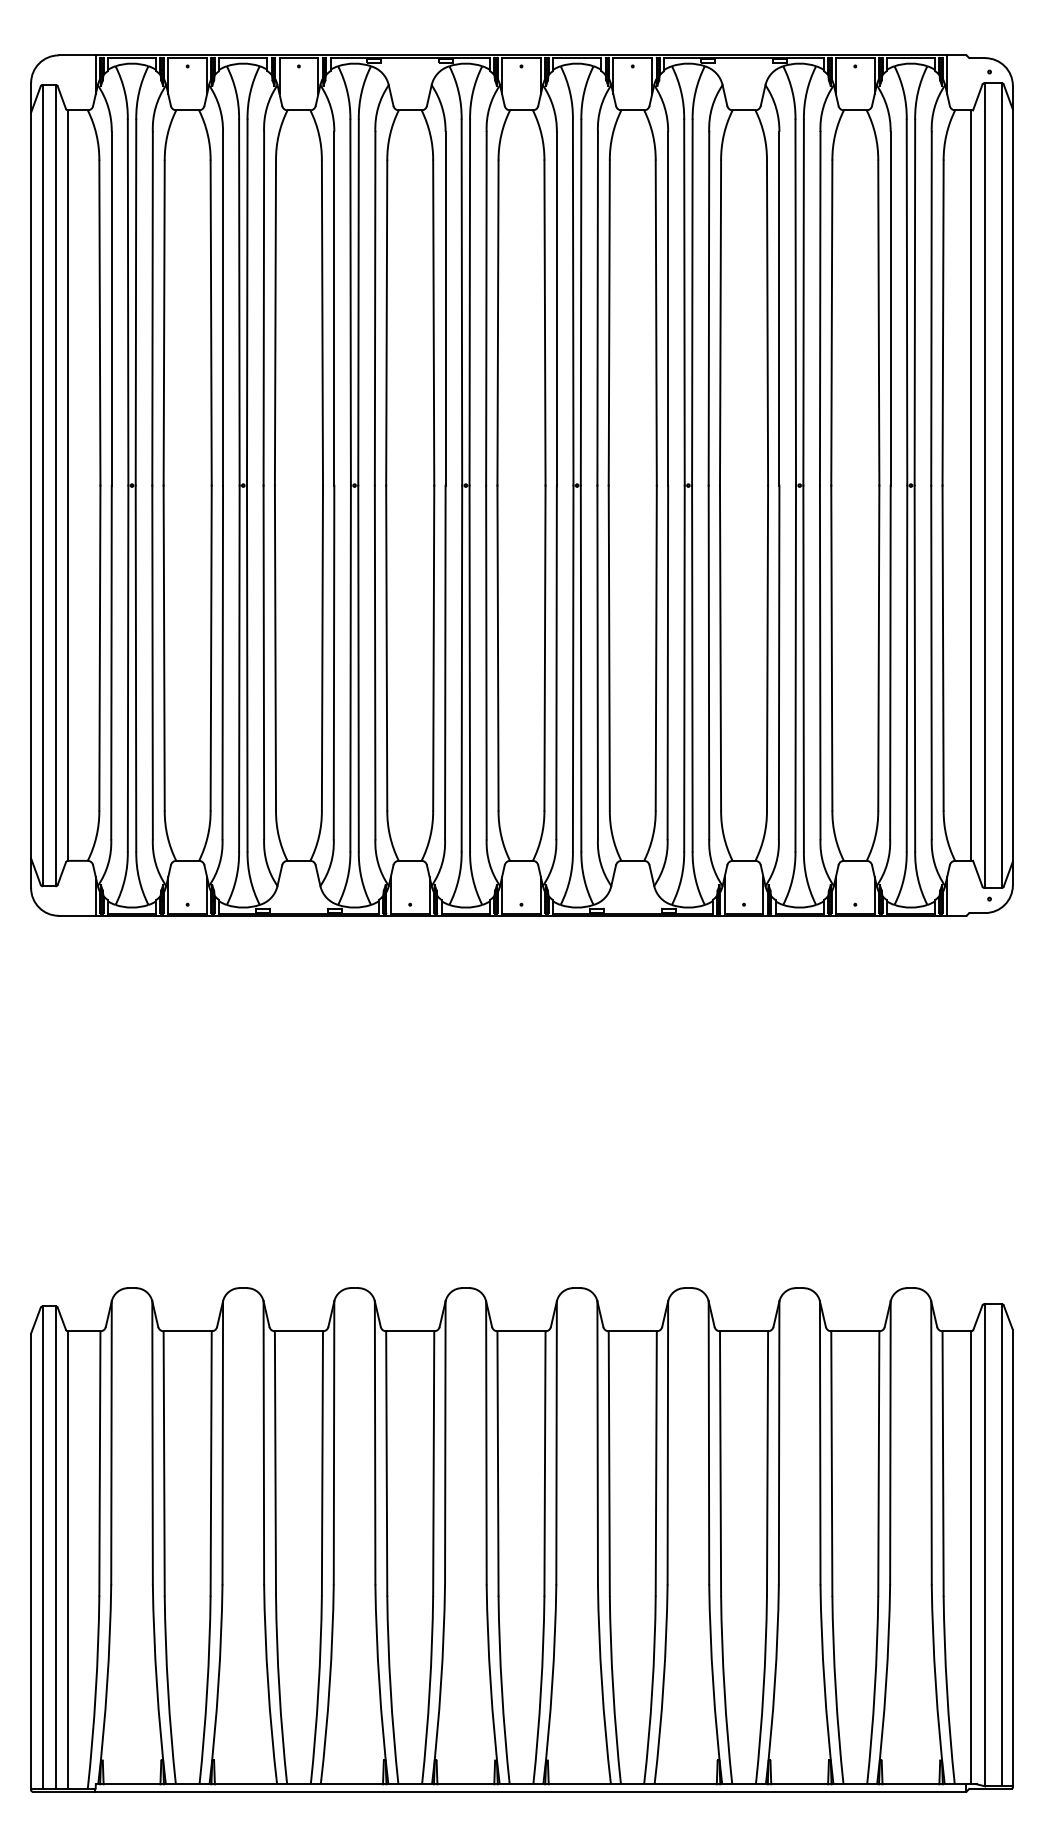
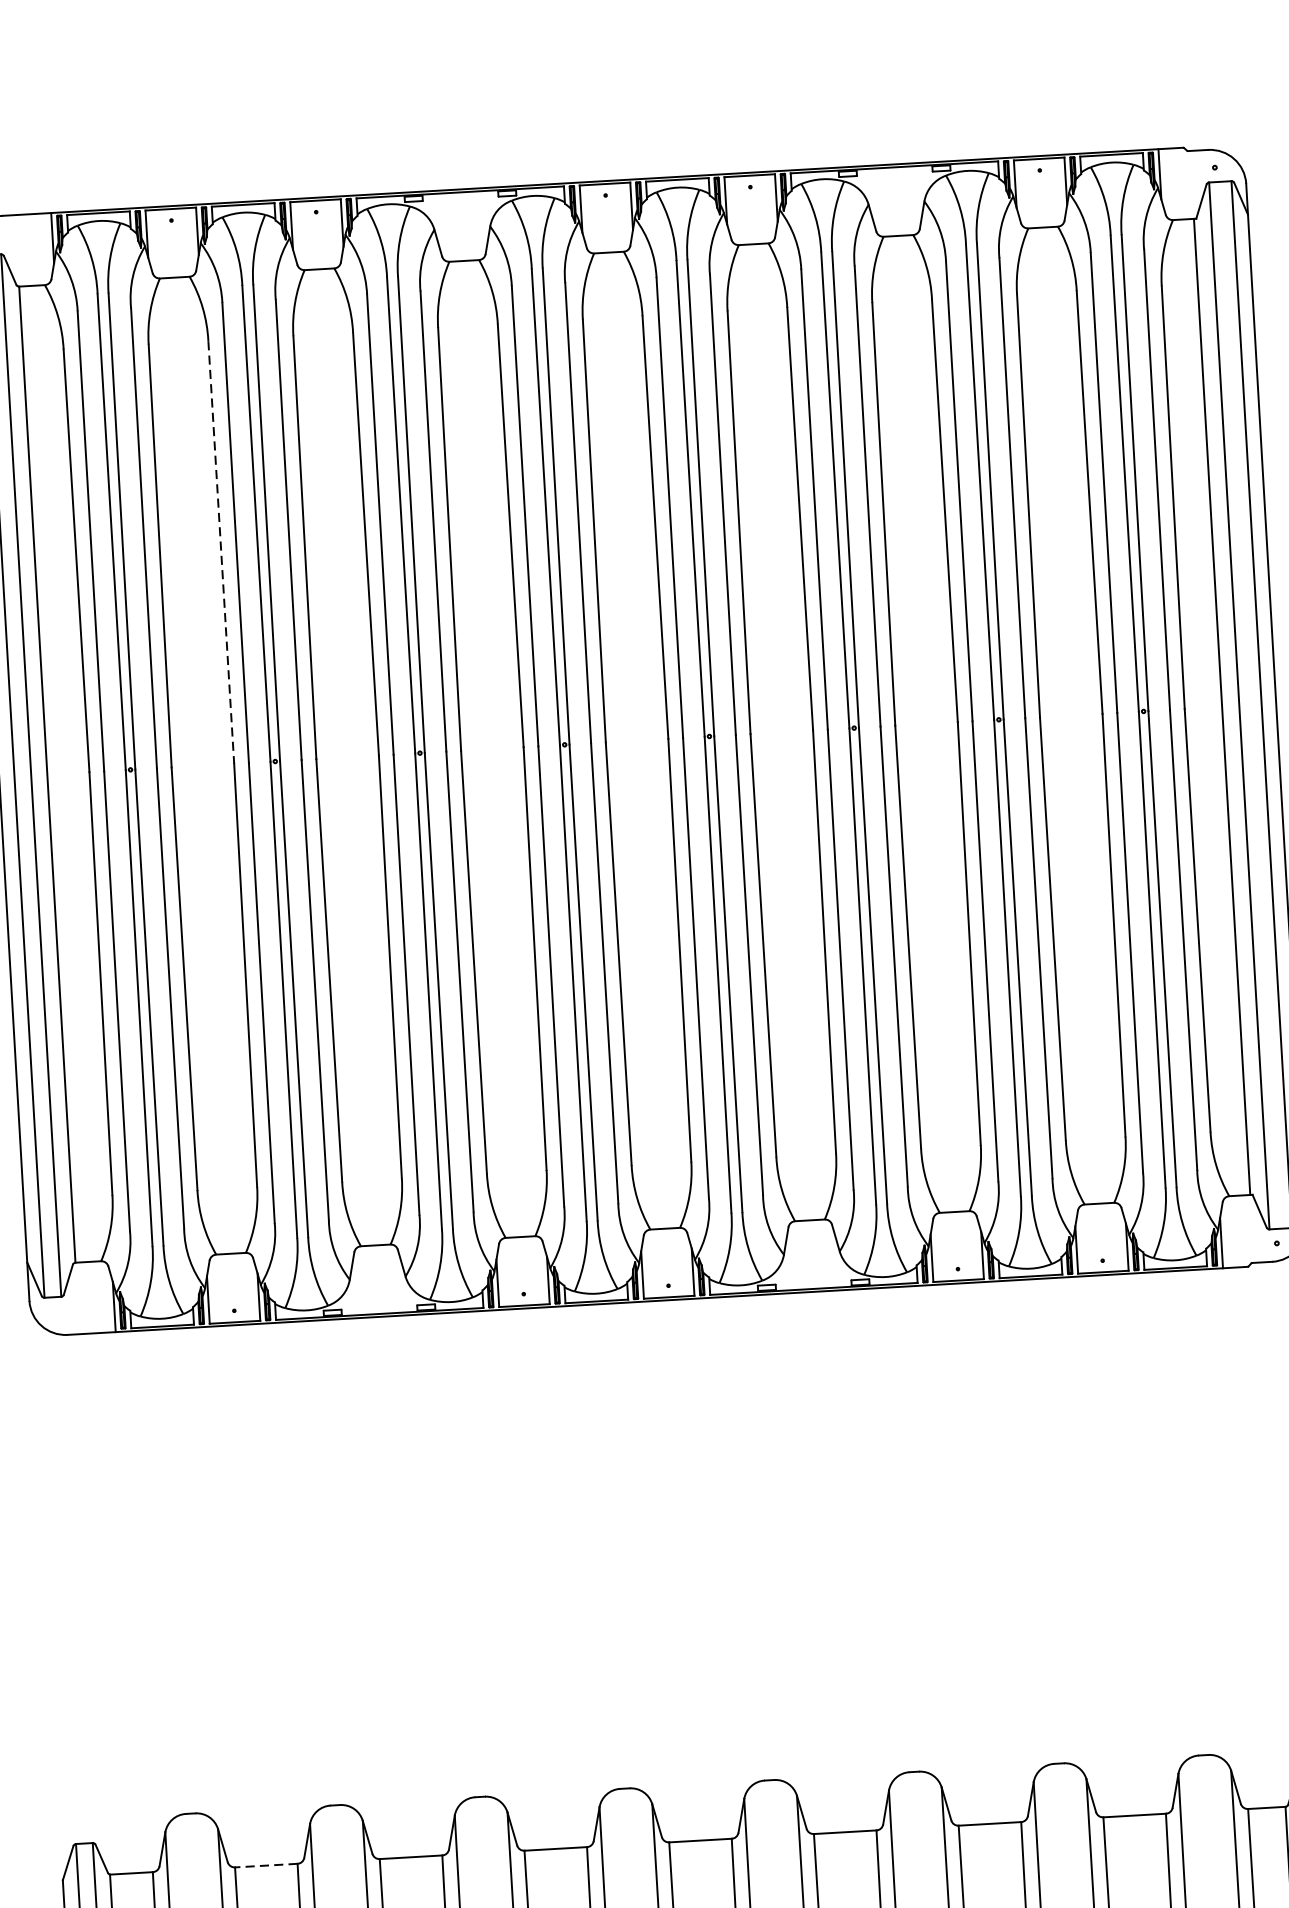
line: (211, 323) -> (221, 553), solid -> dashed
line: (187, 1331) -> (266, 1865), solid -> dashed

